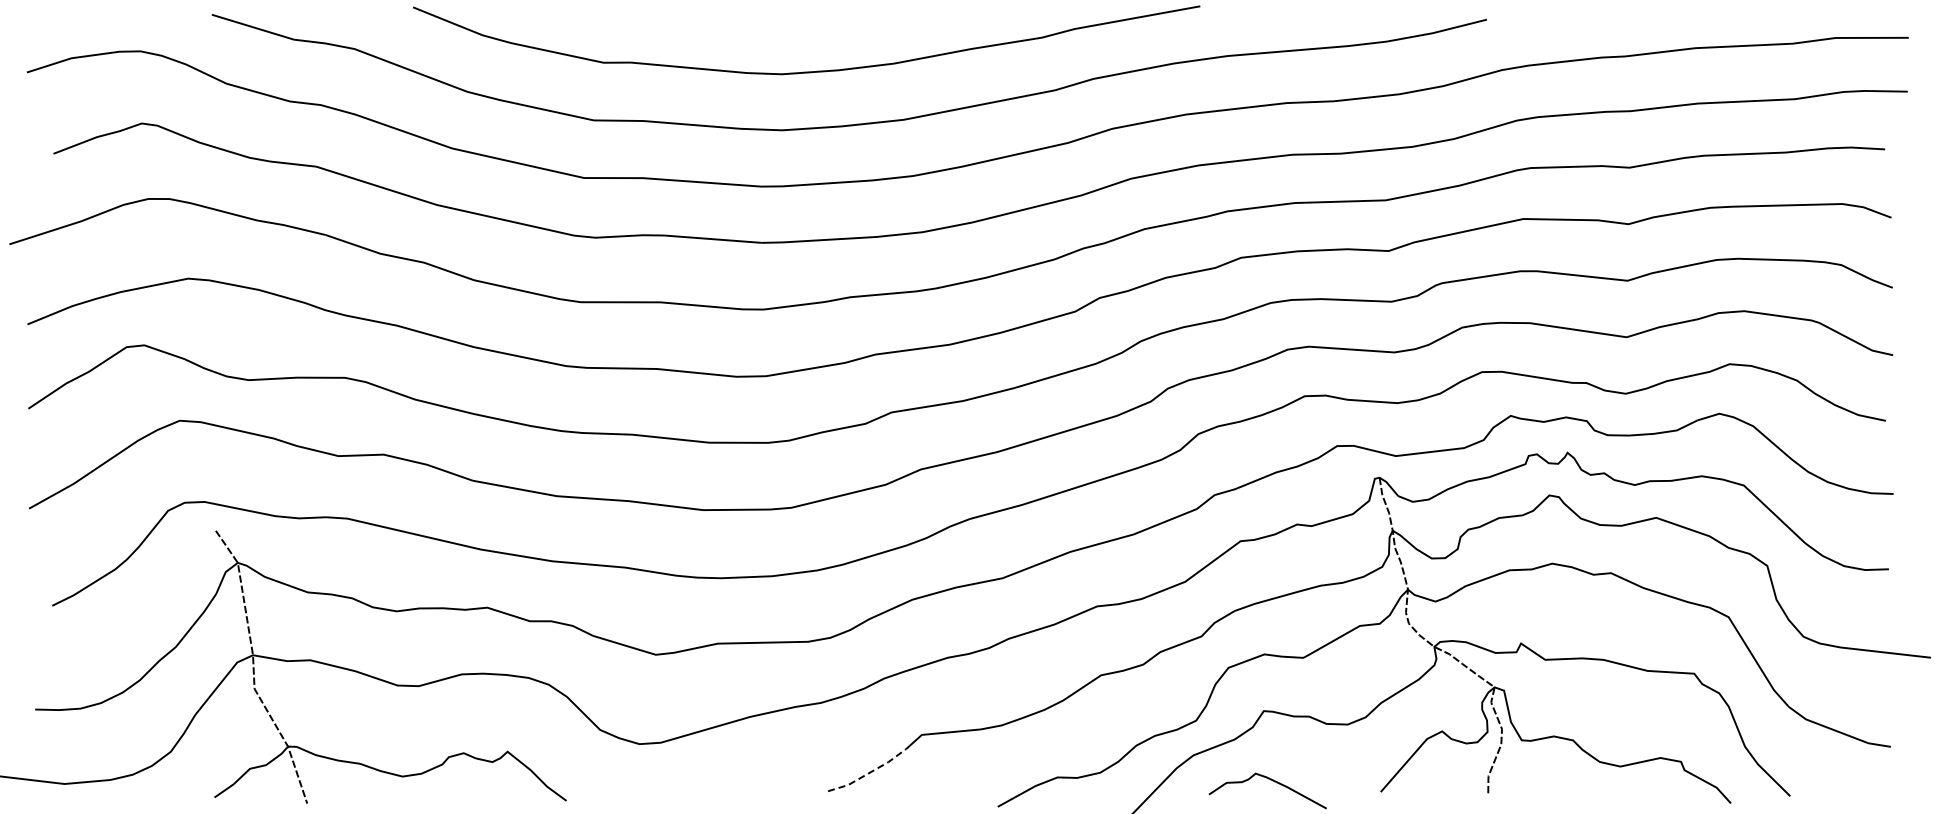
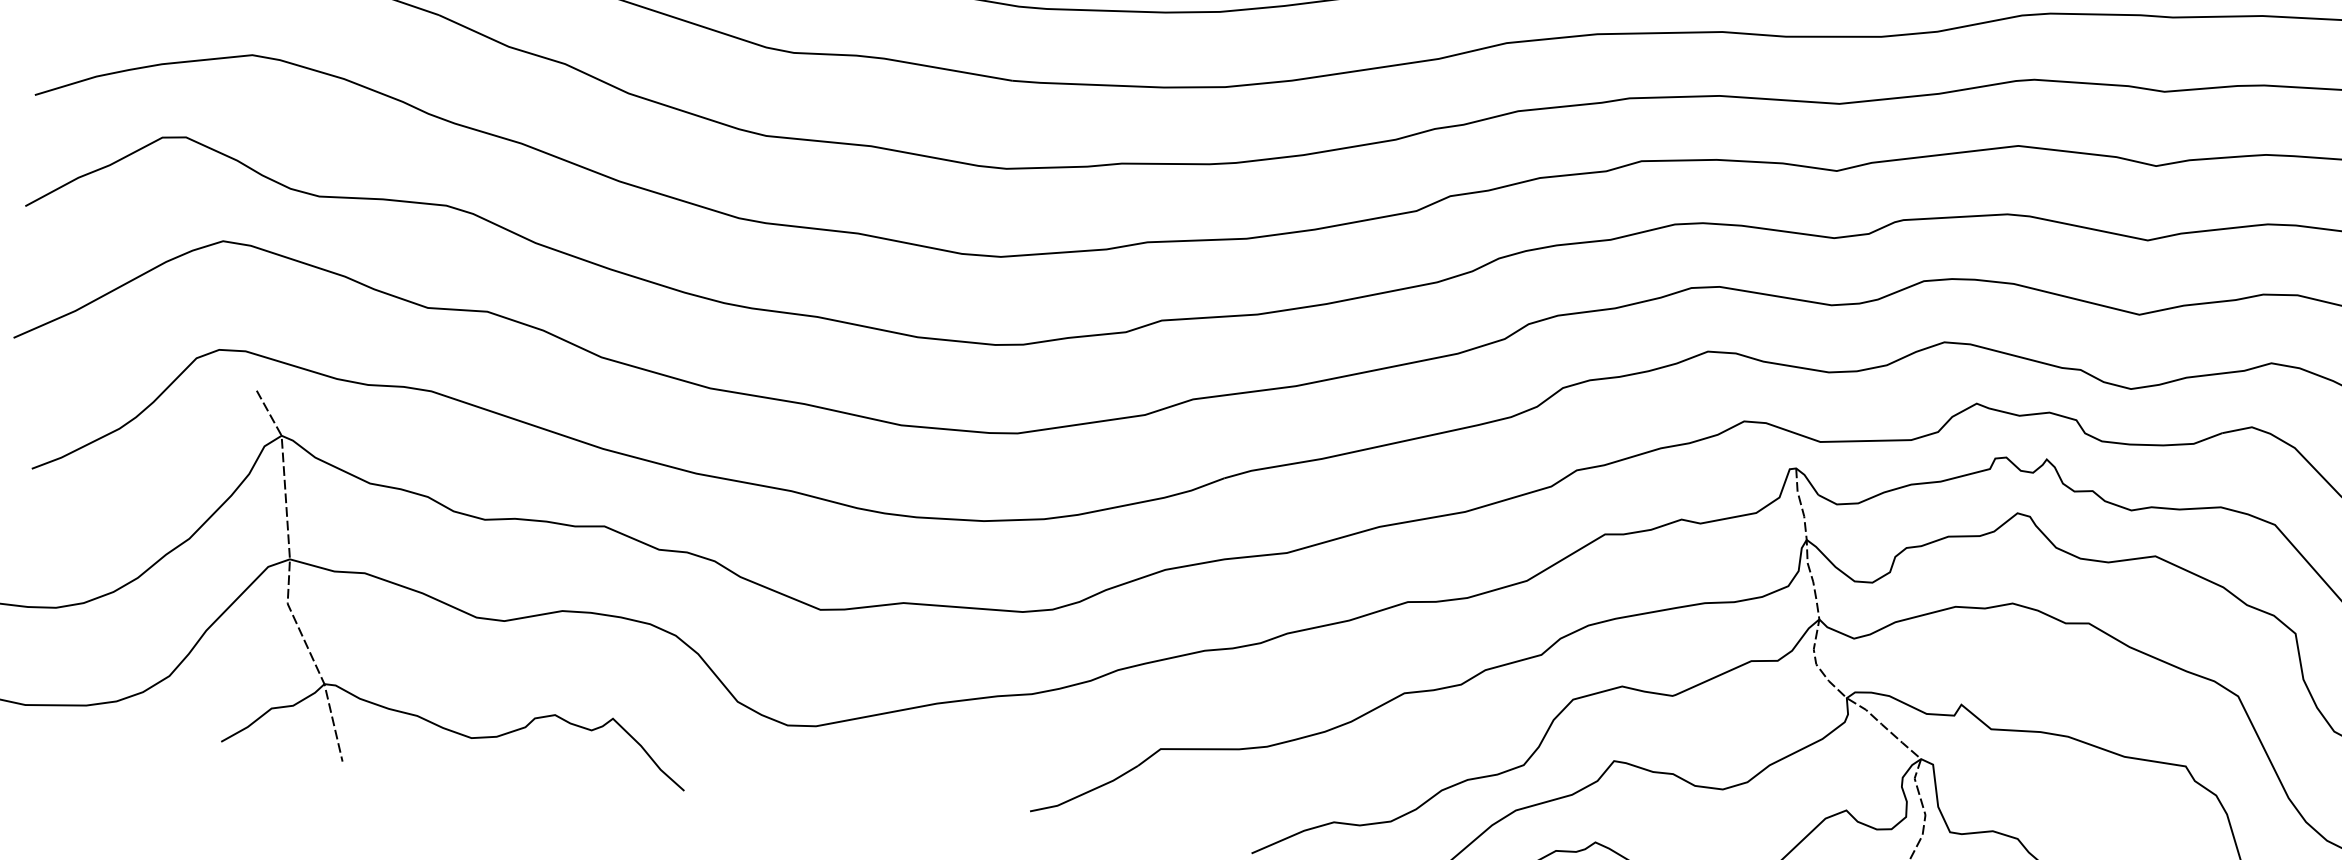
line: (868, 773) -> (1085, 793), dashed -> solid

